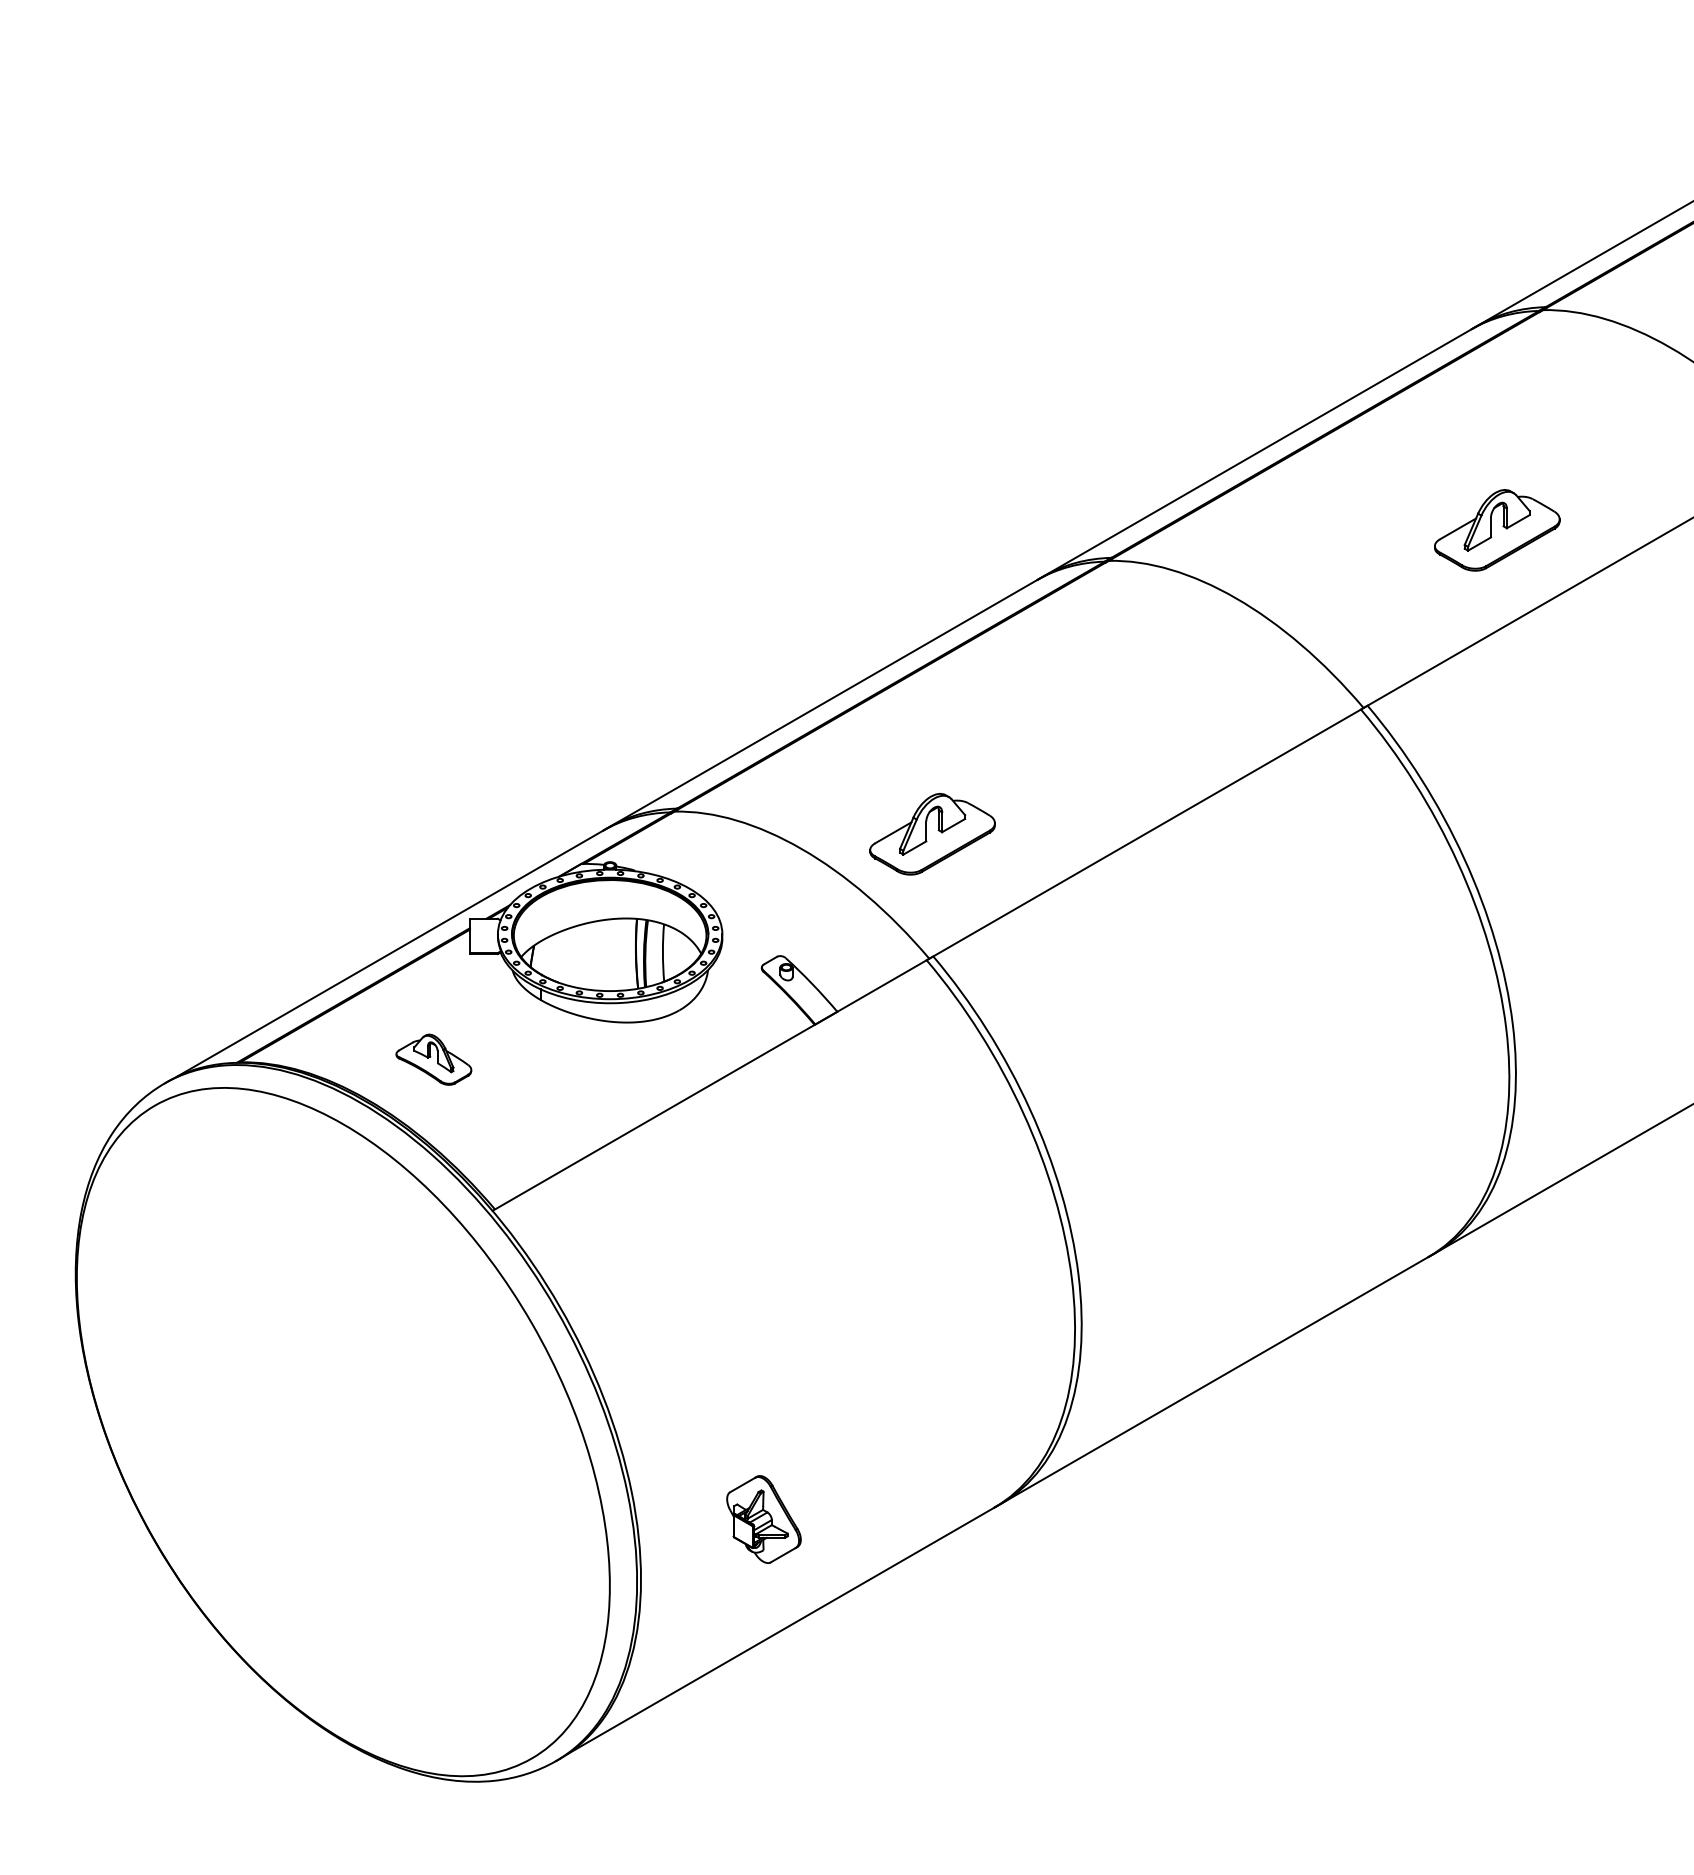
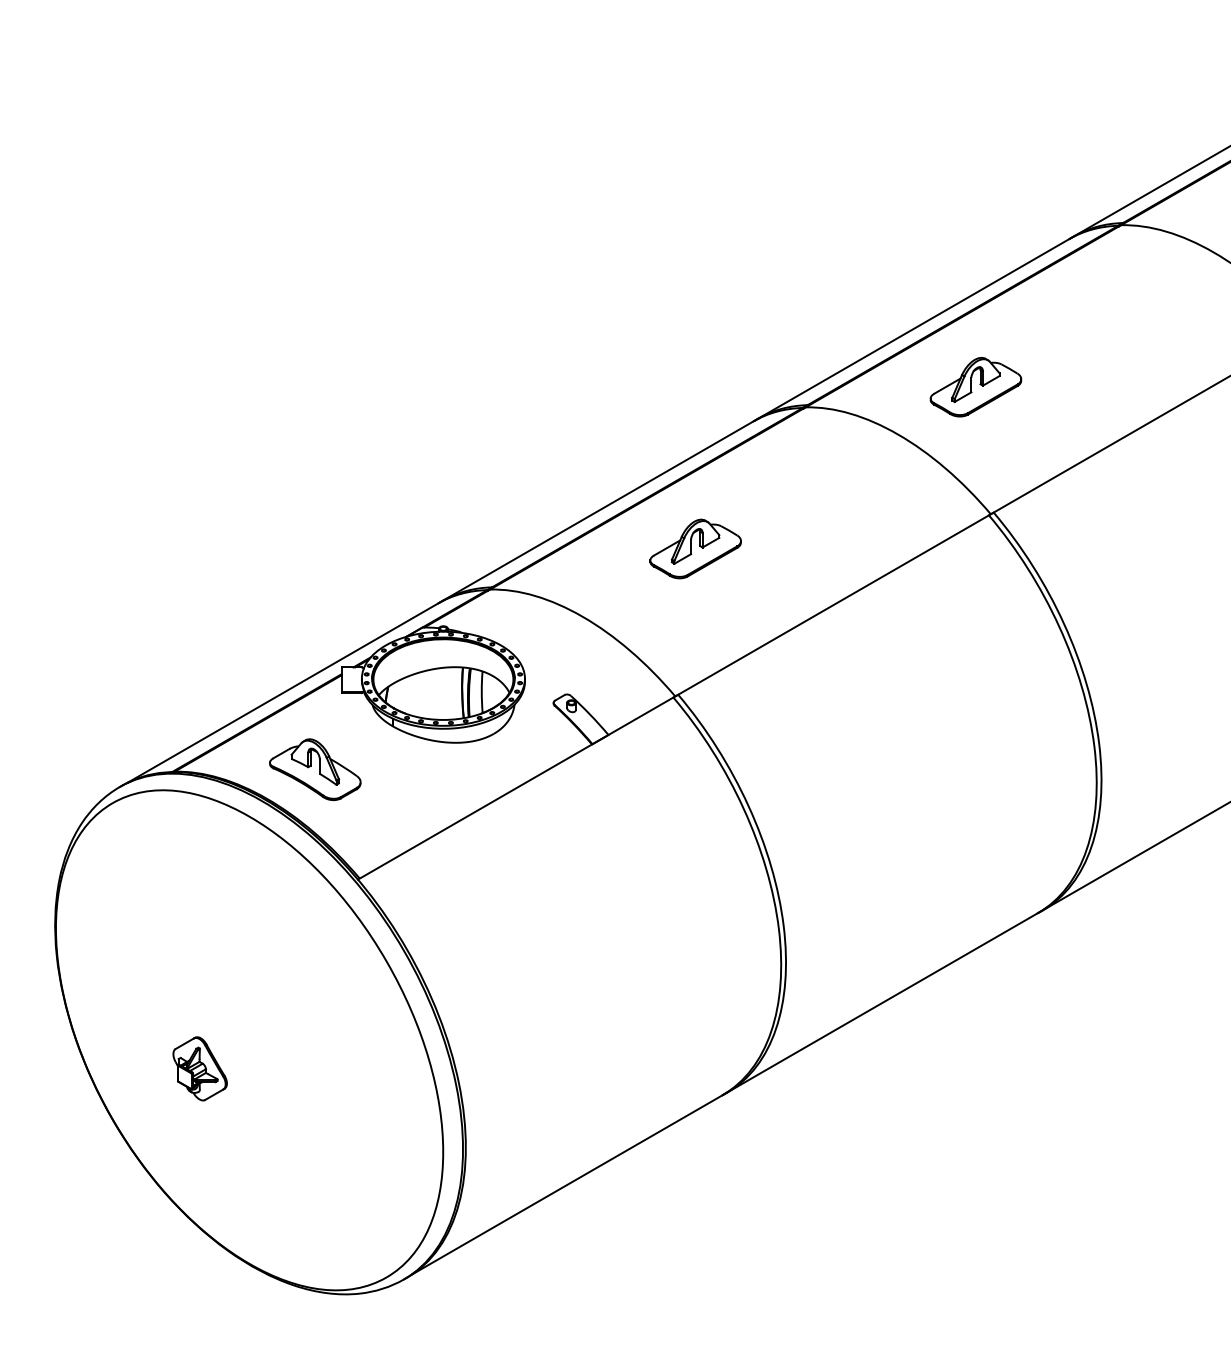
part: (1496, 529) -> (975, 386), moved
part: (932, 833) -> (695, 548), moved
part: (434, 1059) -> (315, 769), size x1.67
part: (763, 1519) -> (199, 1068), moved

